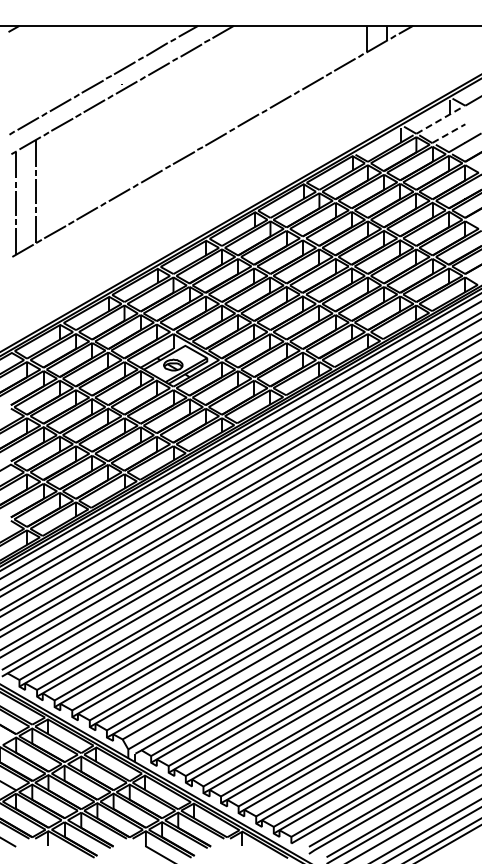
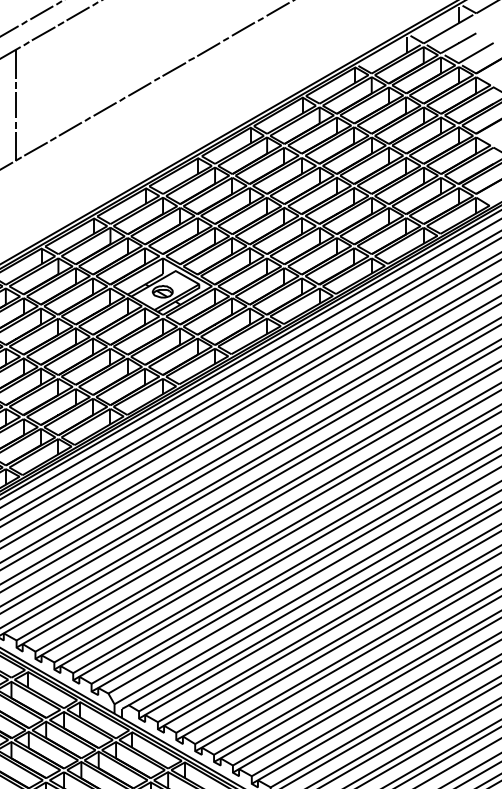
line: (439, 120) -> (448, 29), dashed -> solid
line: (448, 133) -> (458, 43), dashed -> solid

